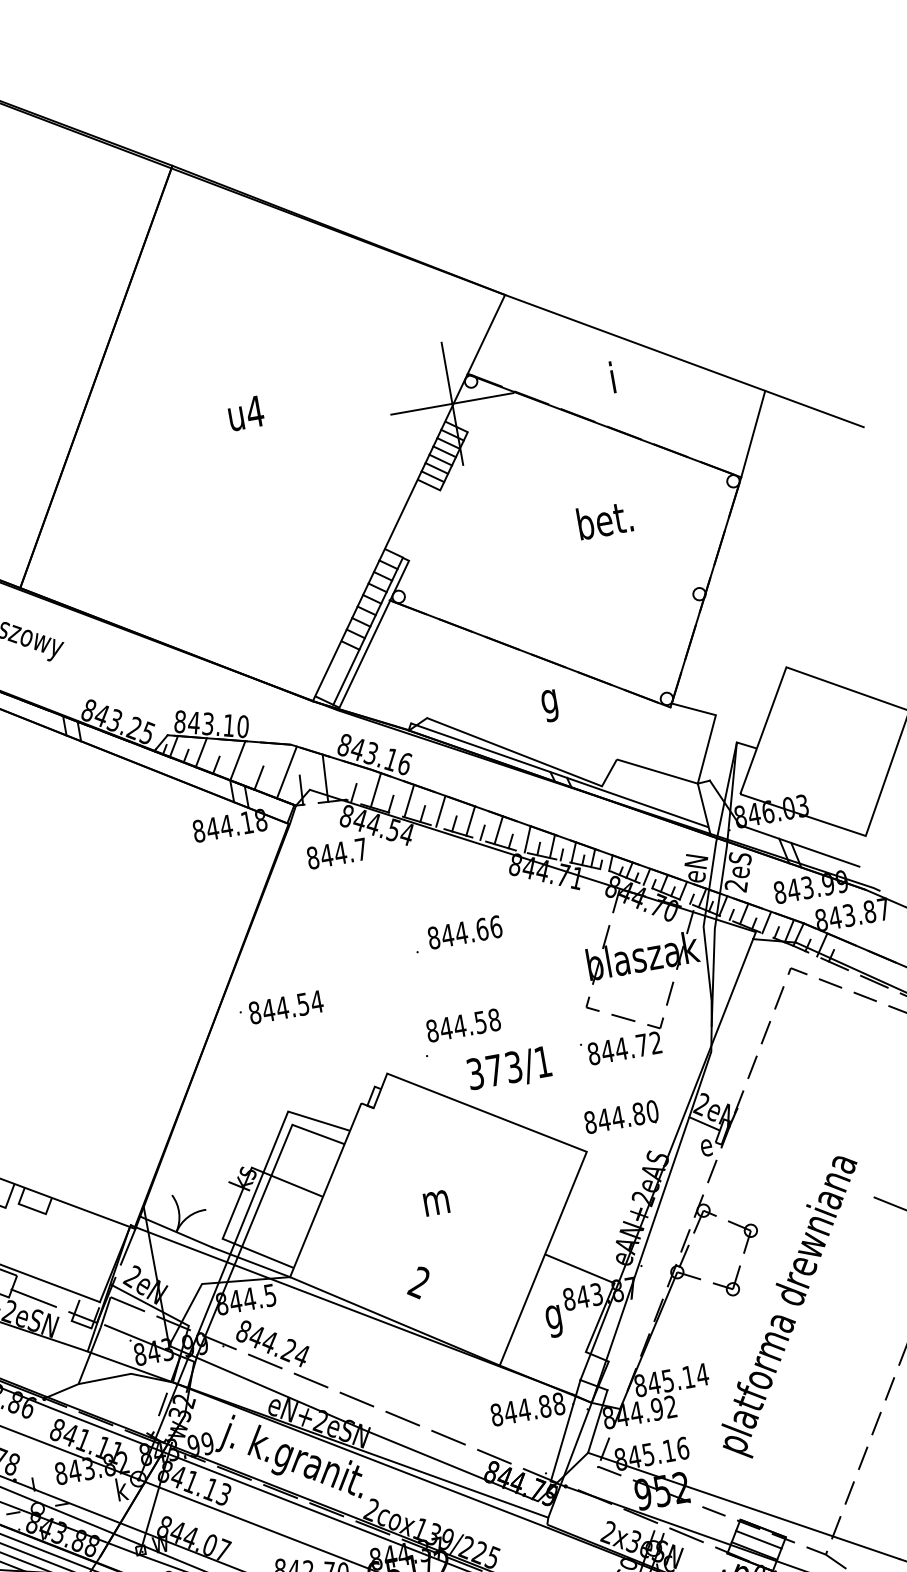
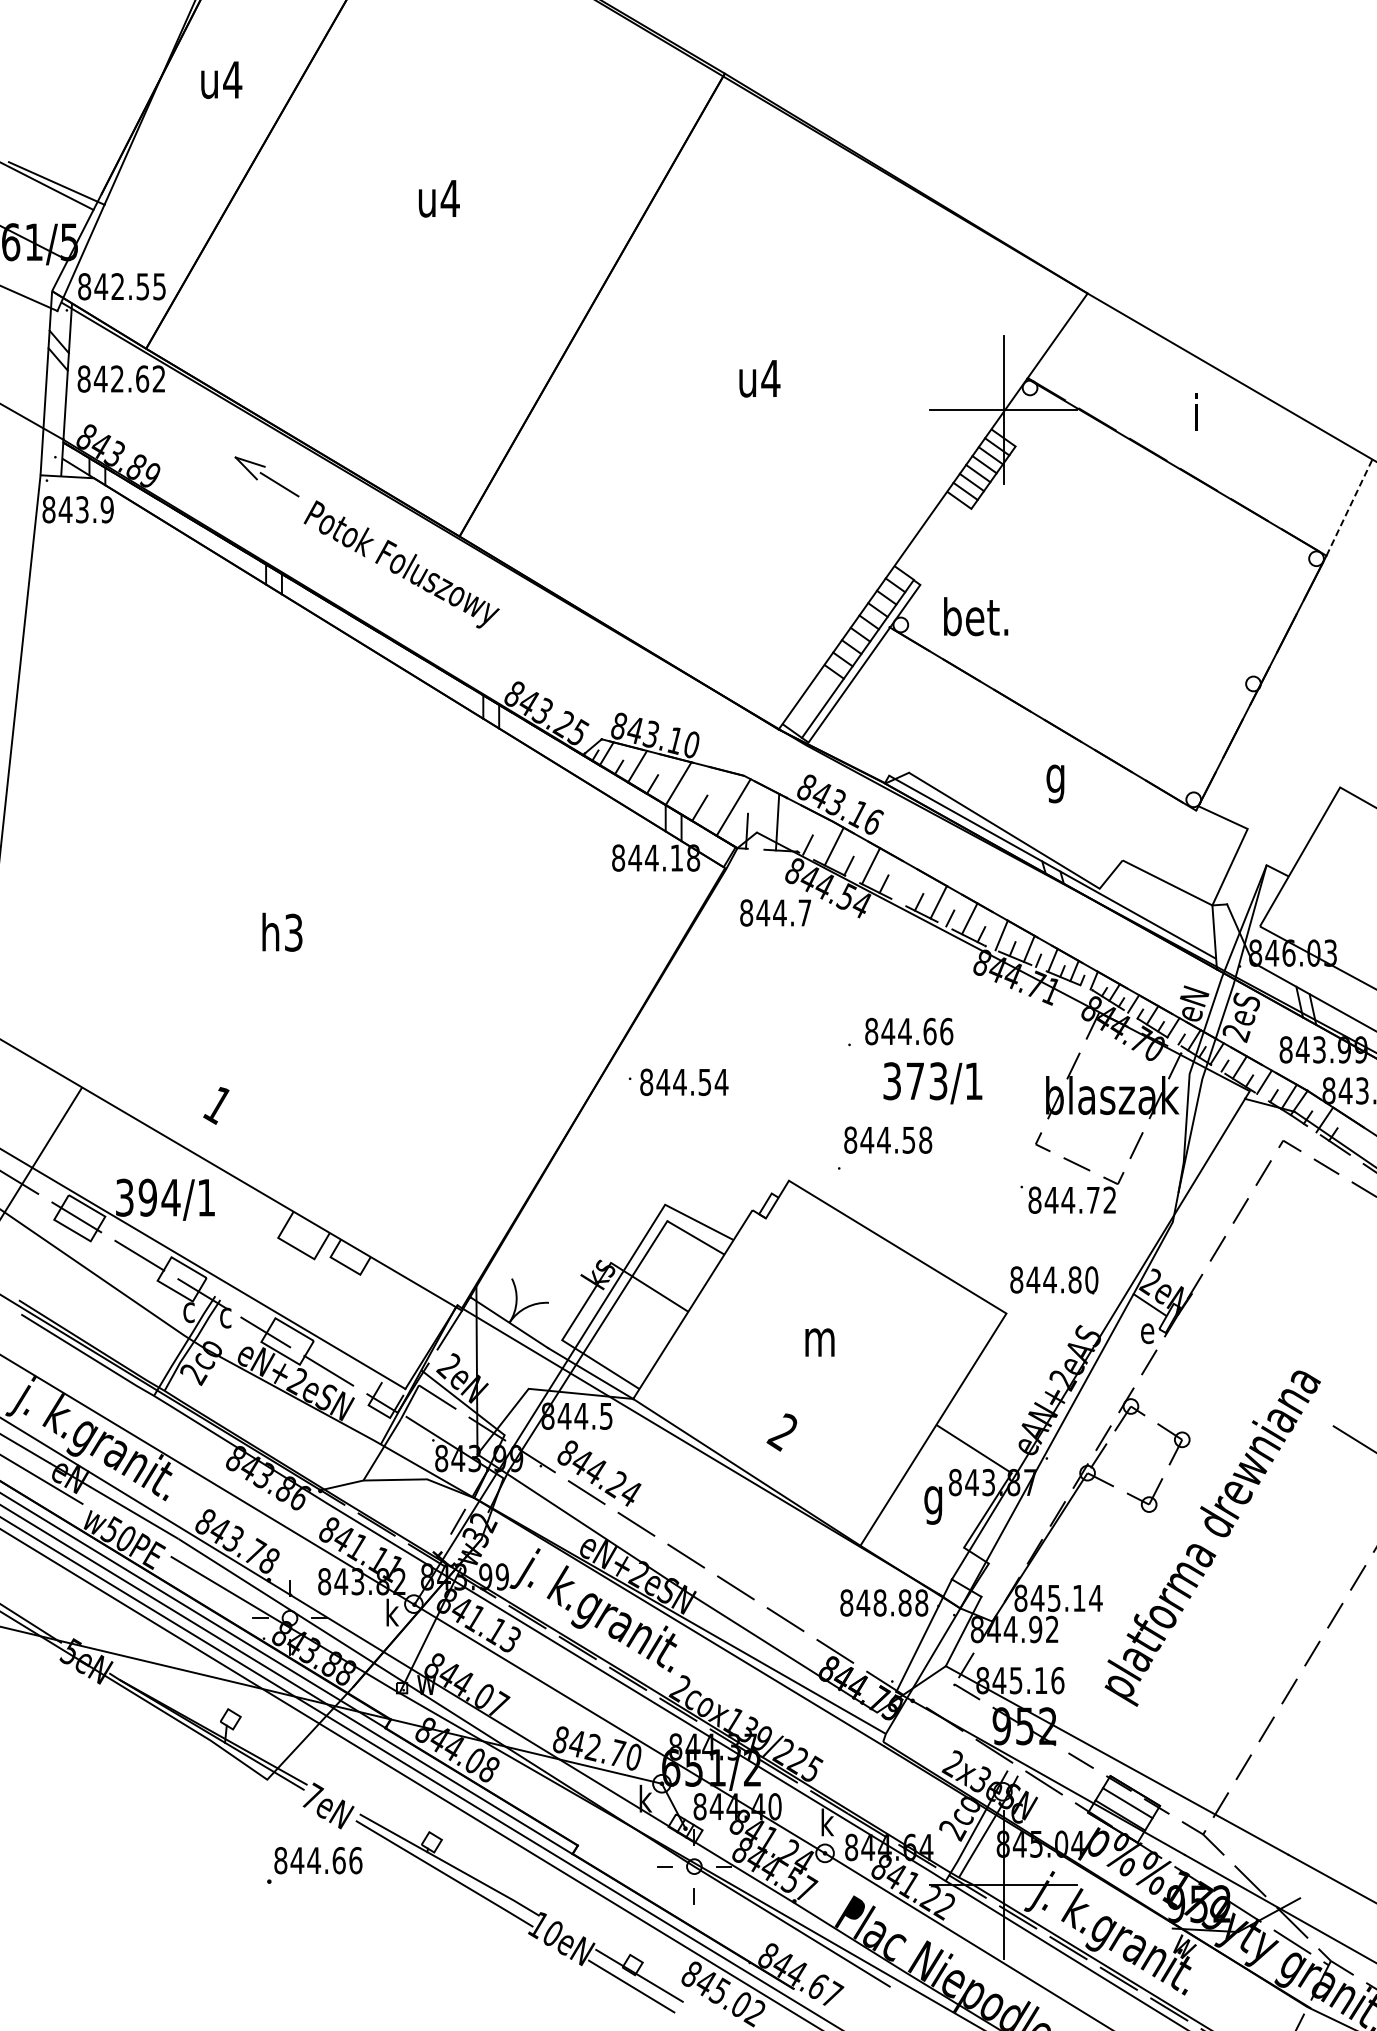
line: (753, 433) -> (1349, 507), solid -> dashed
text: (605, 519) -> (976, 616), moved
line: (440, 811) -> (905, 884), removed
text: (509, 1069) -> (932, 1083), moved
text: (523, 1409) -> (879, 1602), 844.88 -> 848.88

